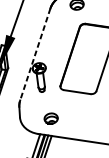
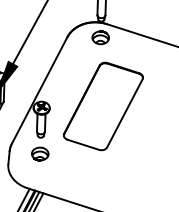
line: (35, 54) -> (39, 90), dashed -> solid
part: (51, 118) -> (40, 153), moved

